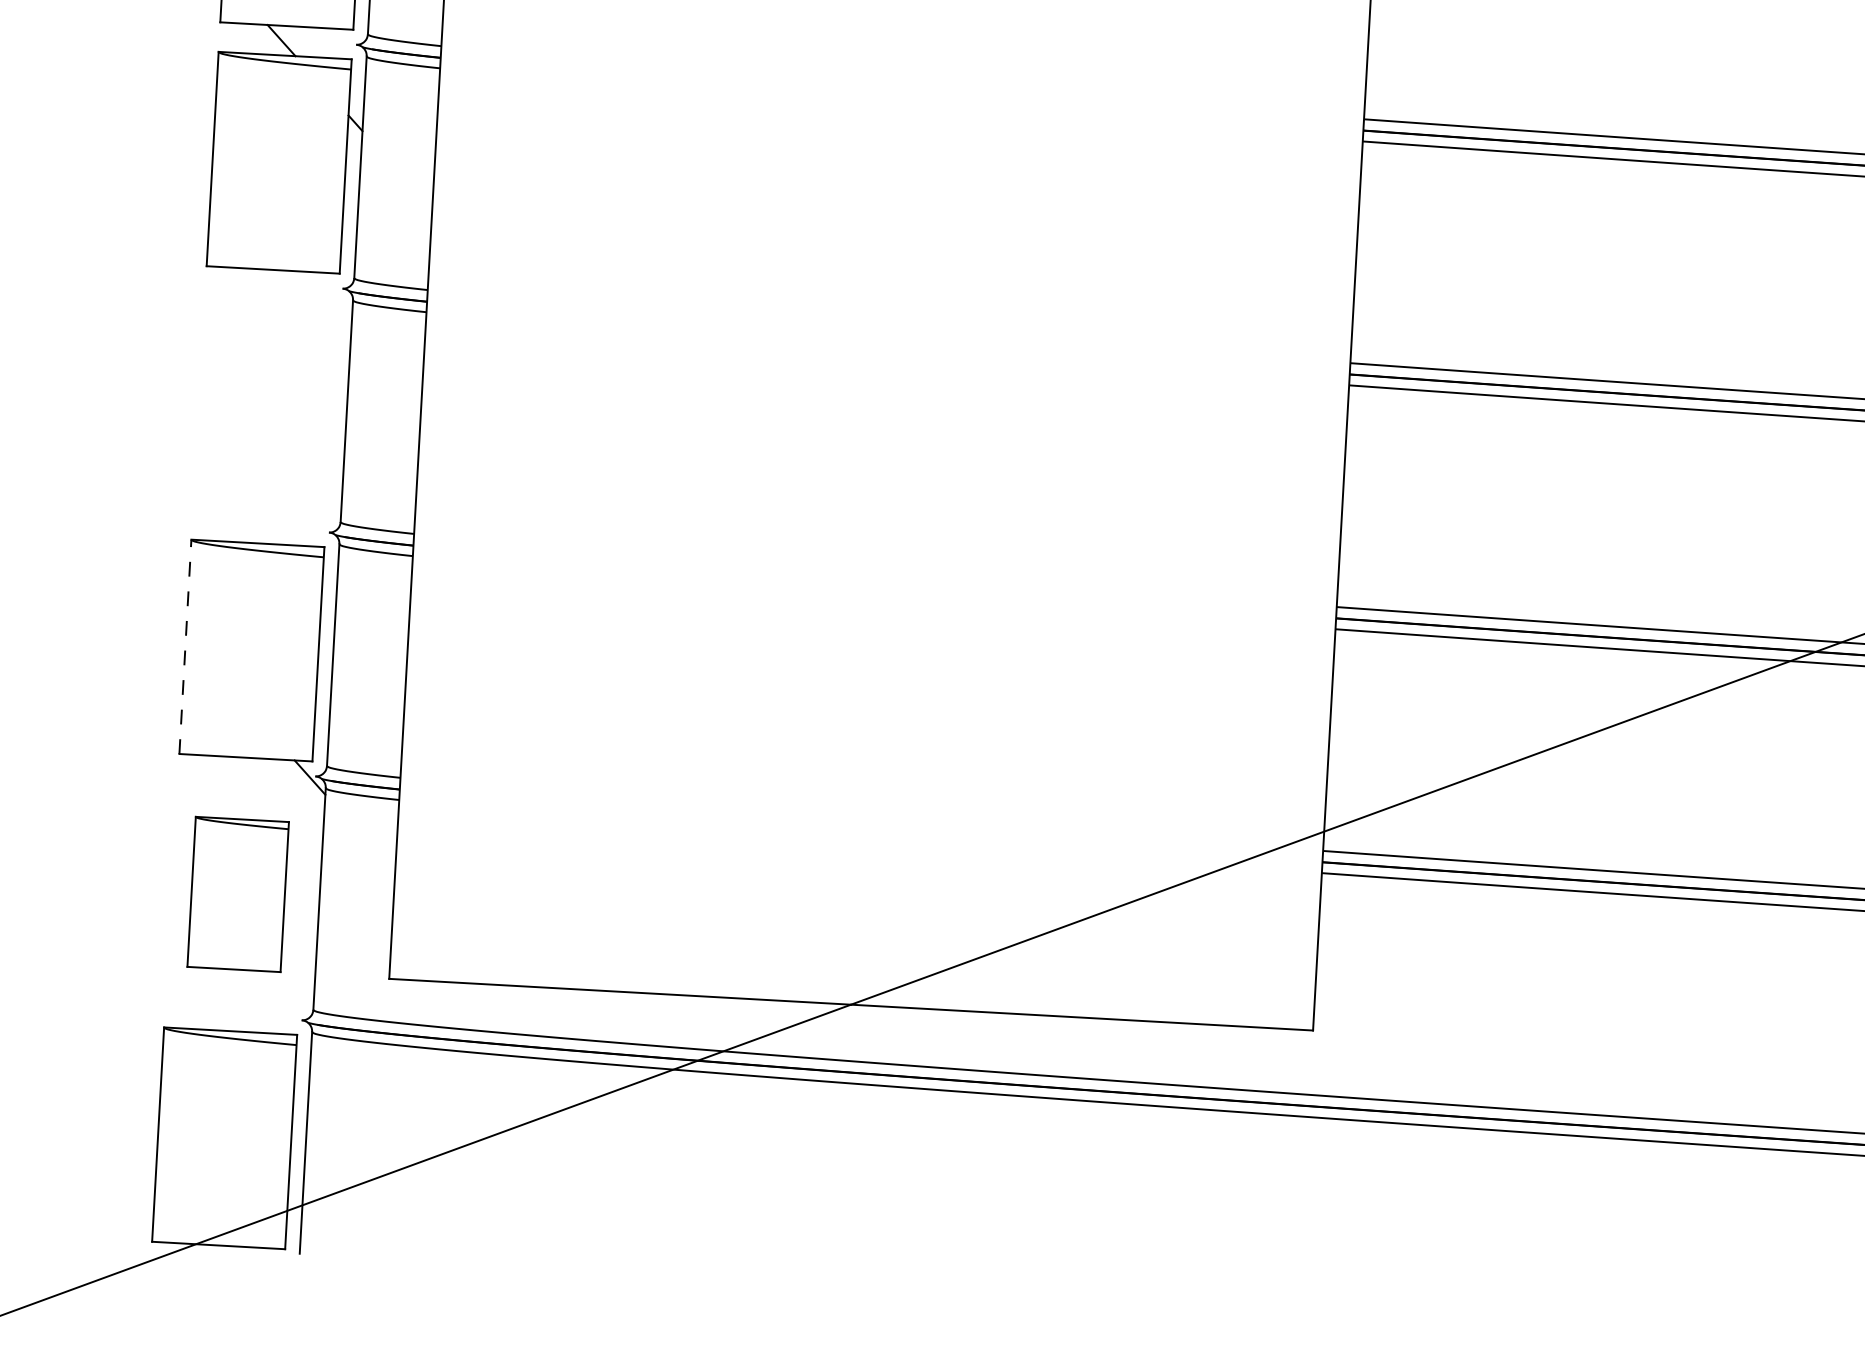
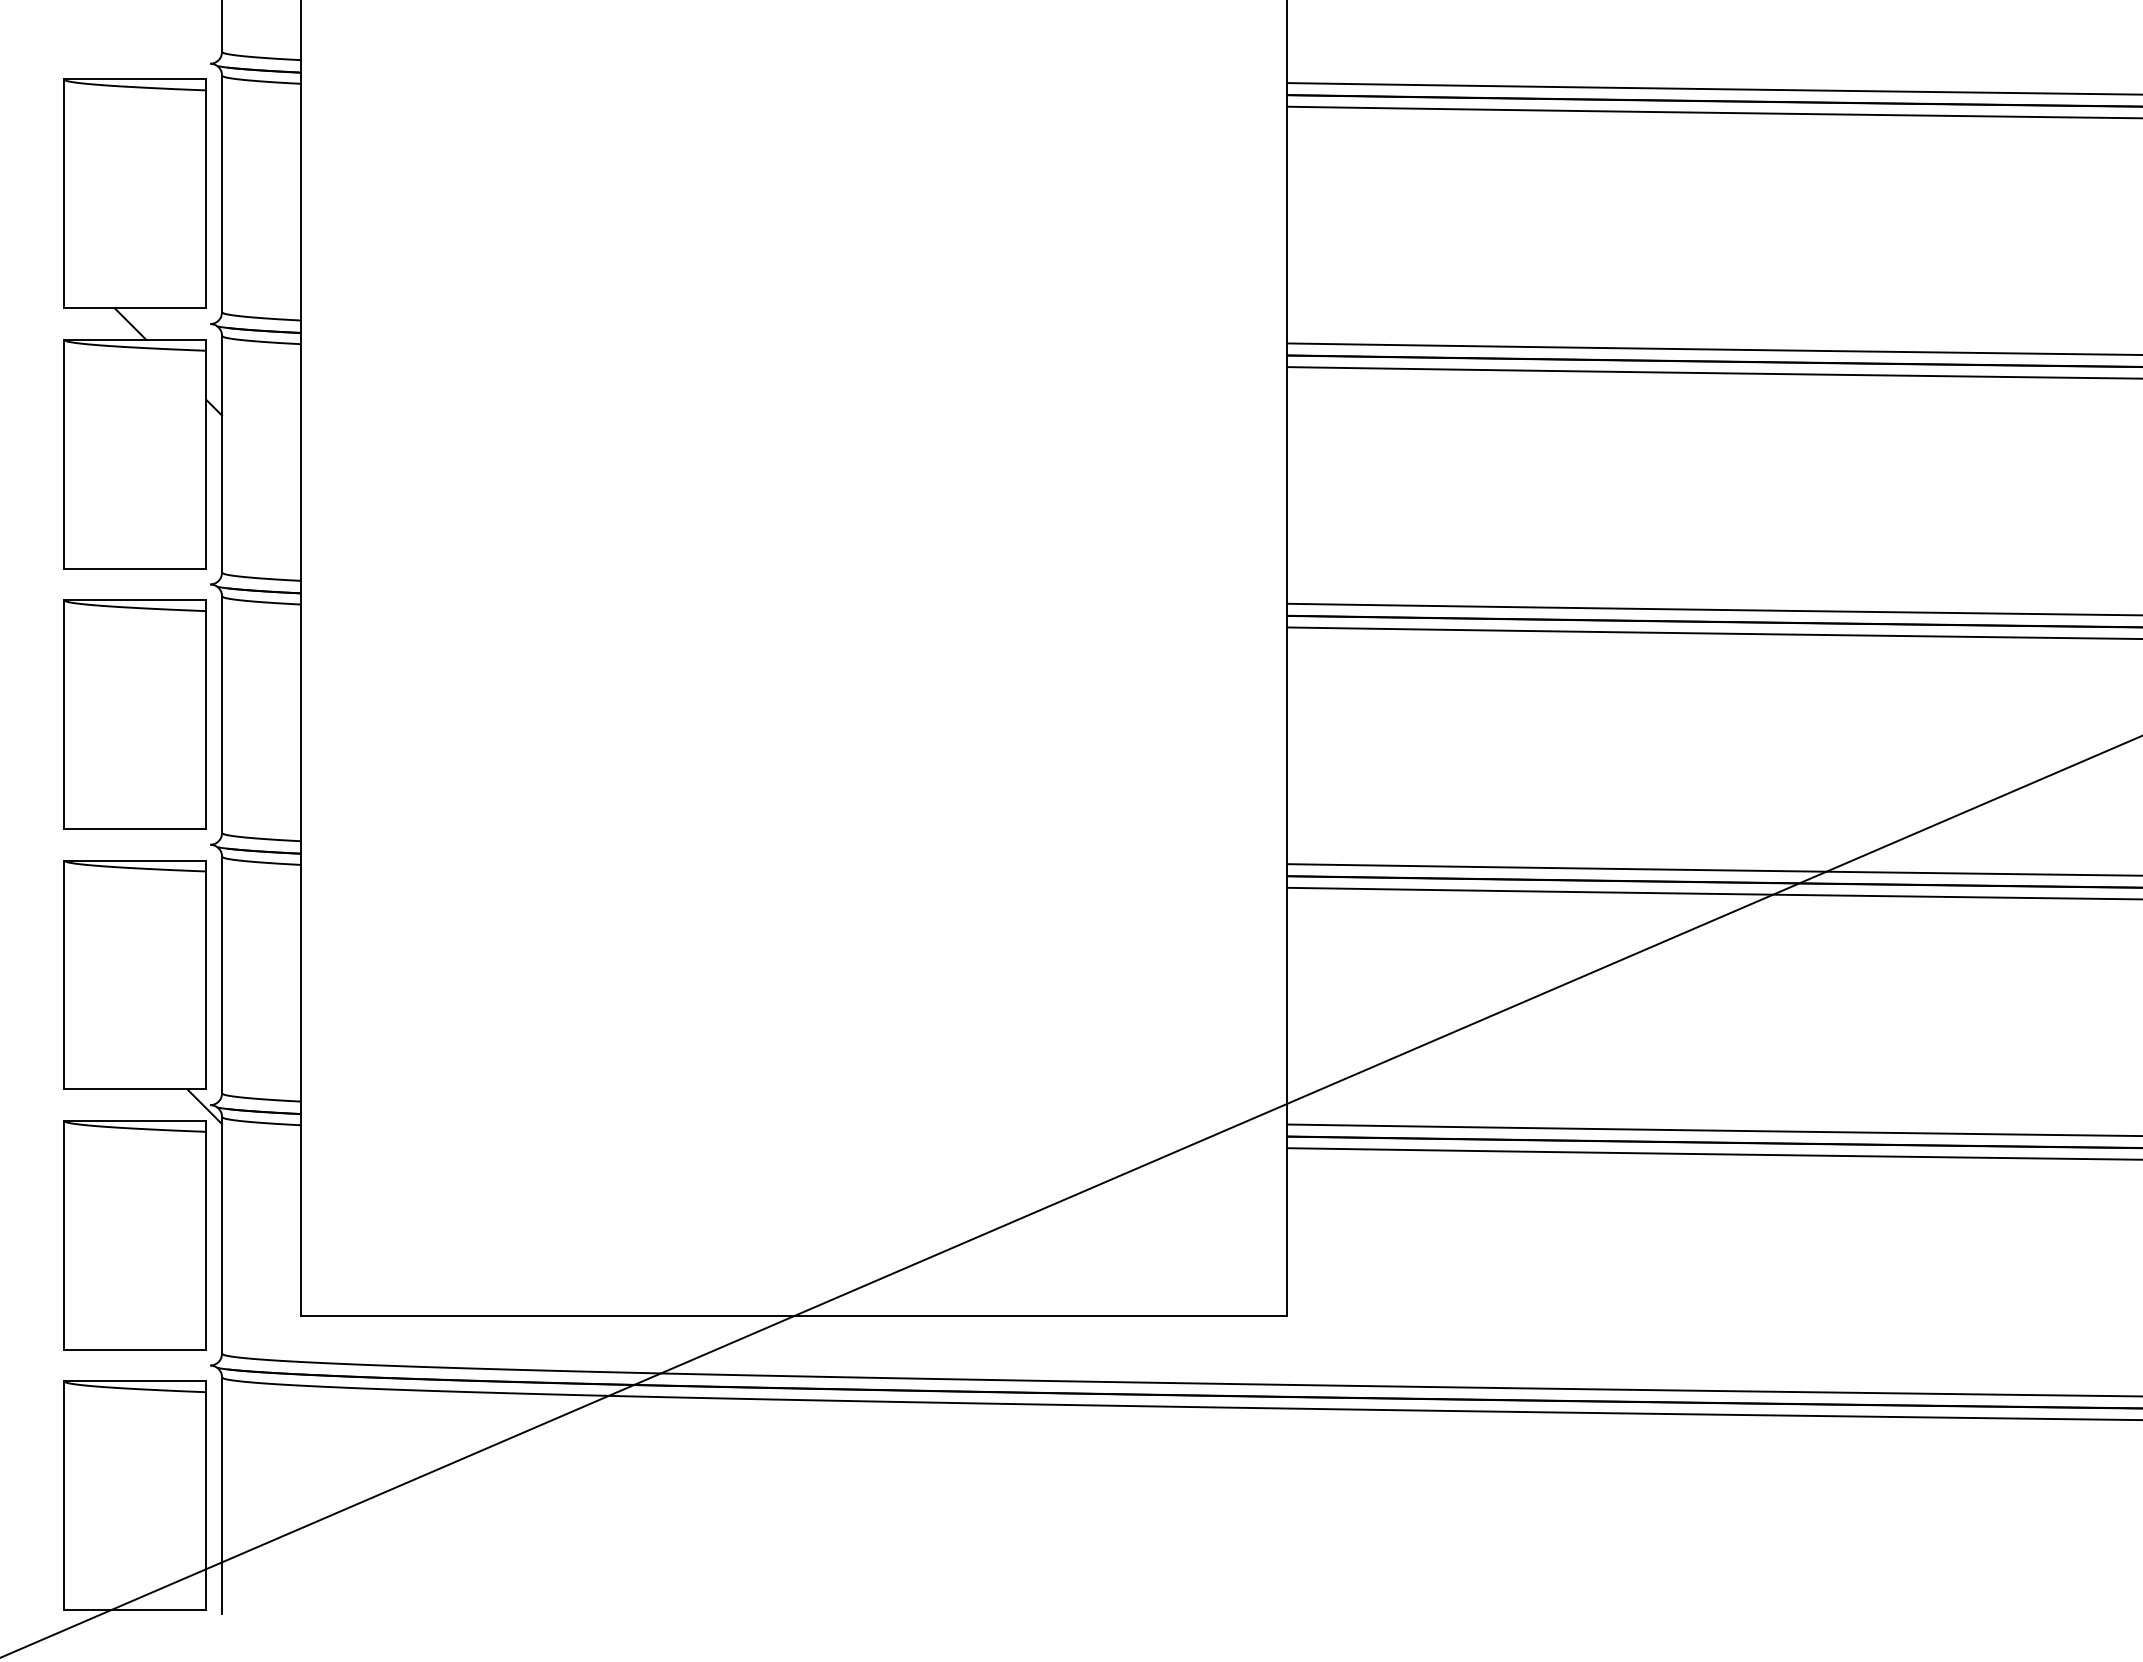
part: (264, 406) -> (134, 714), added
line: (185, 646) -> (64, 974), dashed -> solid
part: (237, 894) -> (134, 1235), size x1.43

